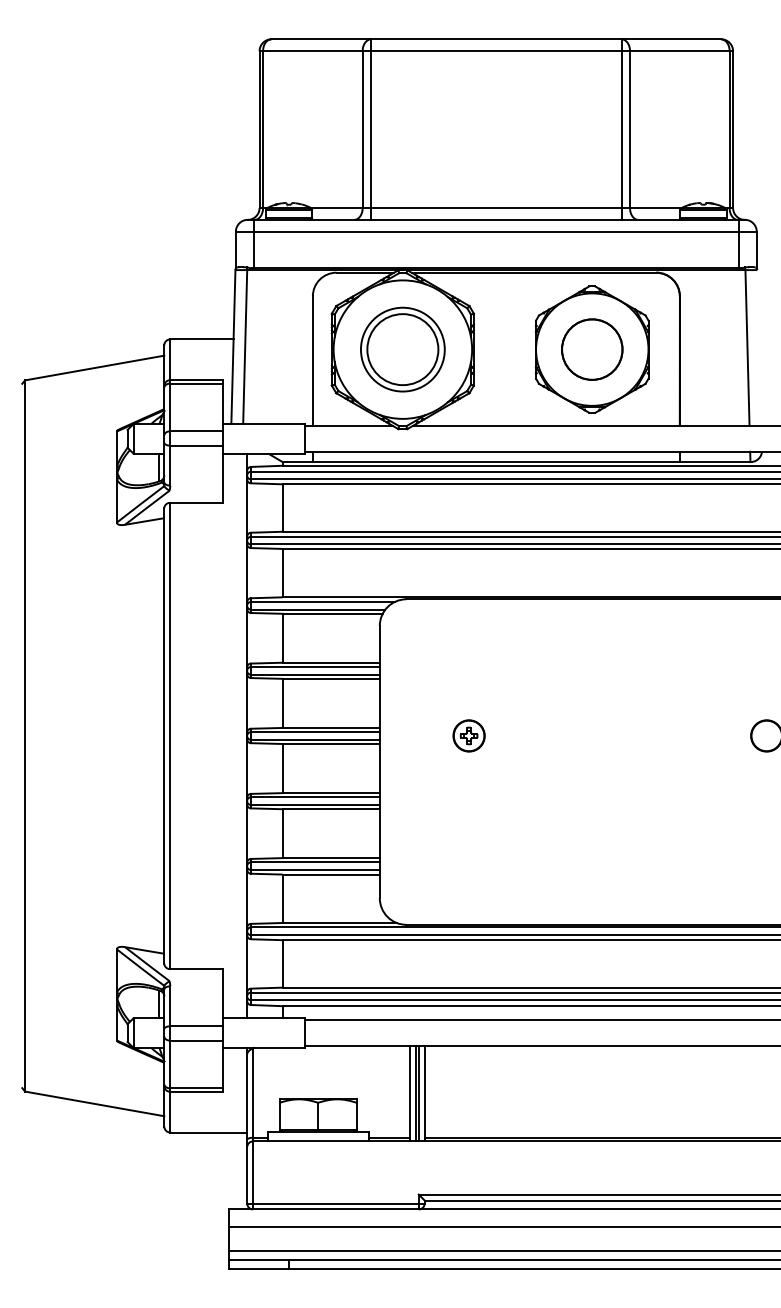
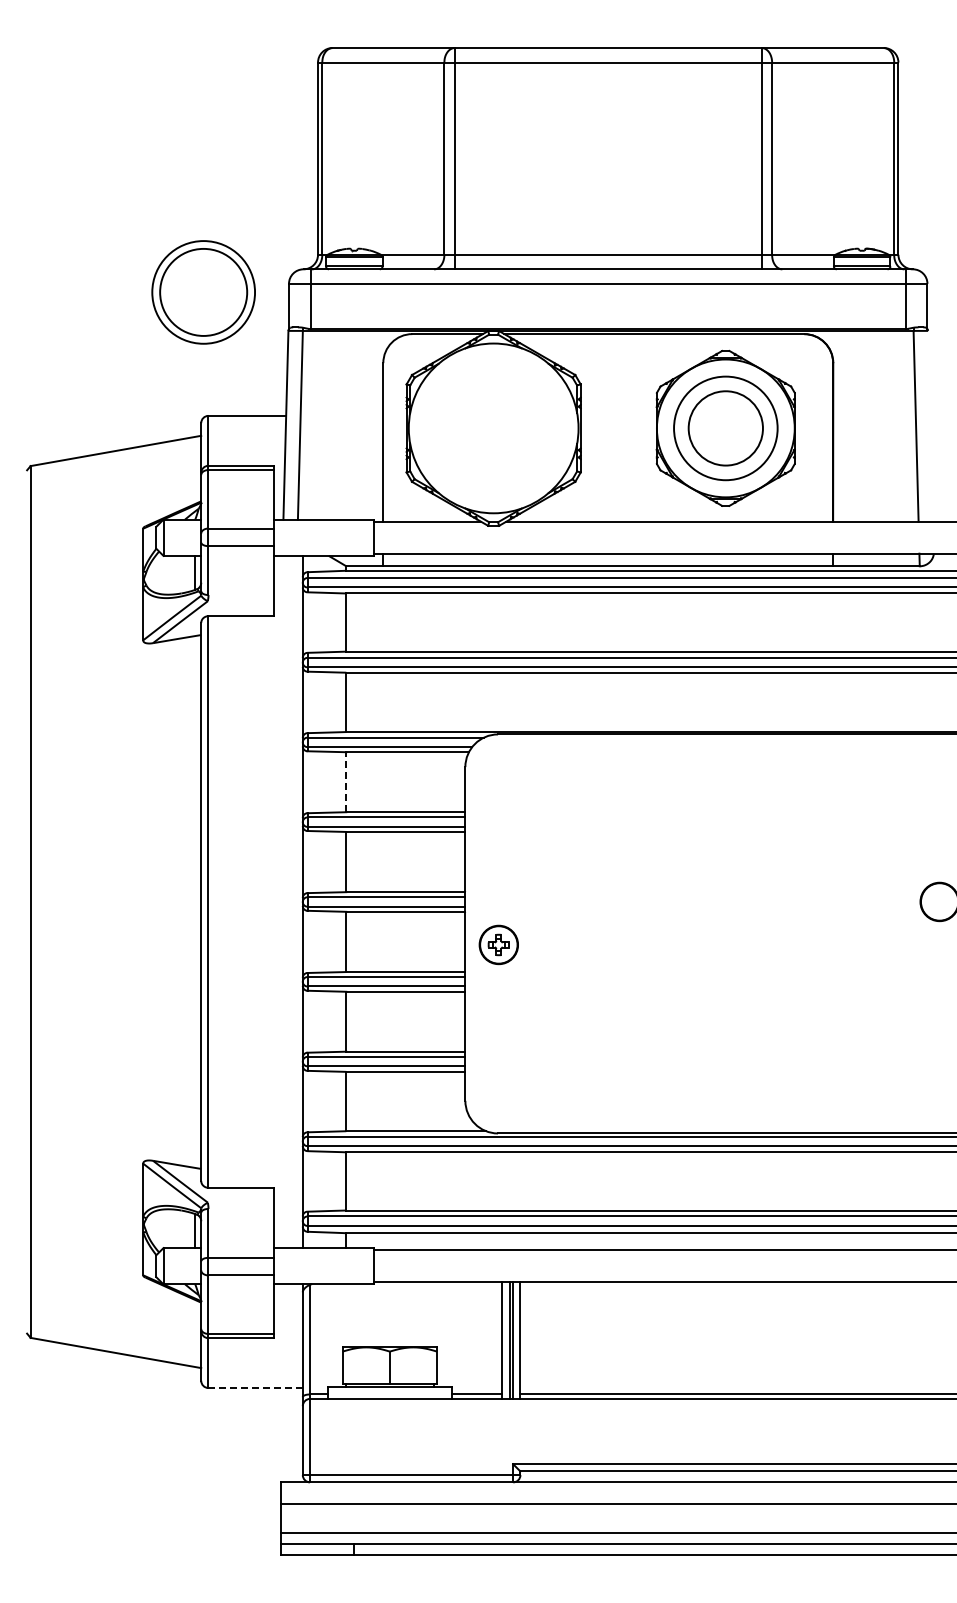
part: (402, 349) -> (203, 292), moved
circle: (592, 349) -> (725, 428), size x1.4
line: (282, 638) -> (346, 782), solid -> dashed
part: (468, 735) -> (498, 944), moved
line: (209, 1132) -> (256, 1388), solid -> dashed

